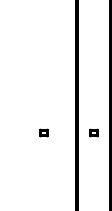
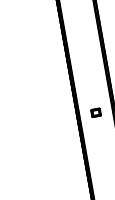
part: (43, 132) -> (42, 121), removed

